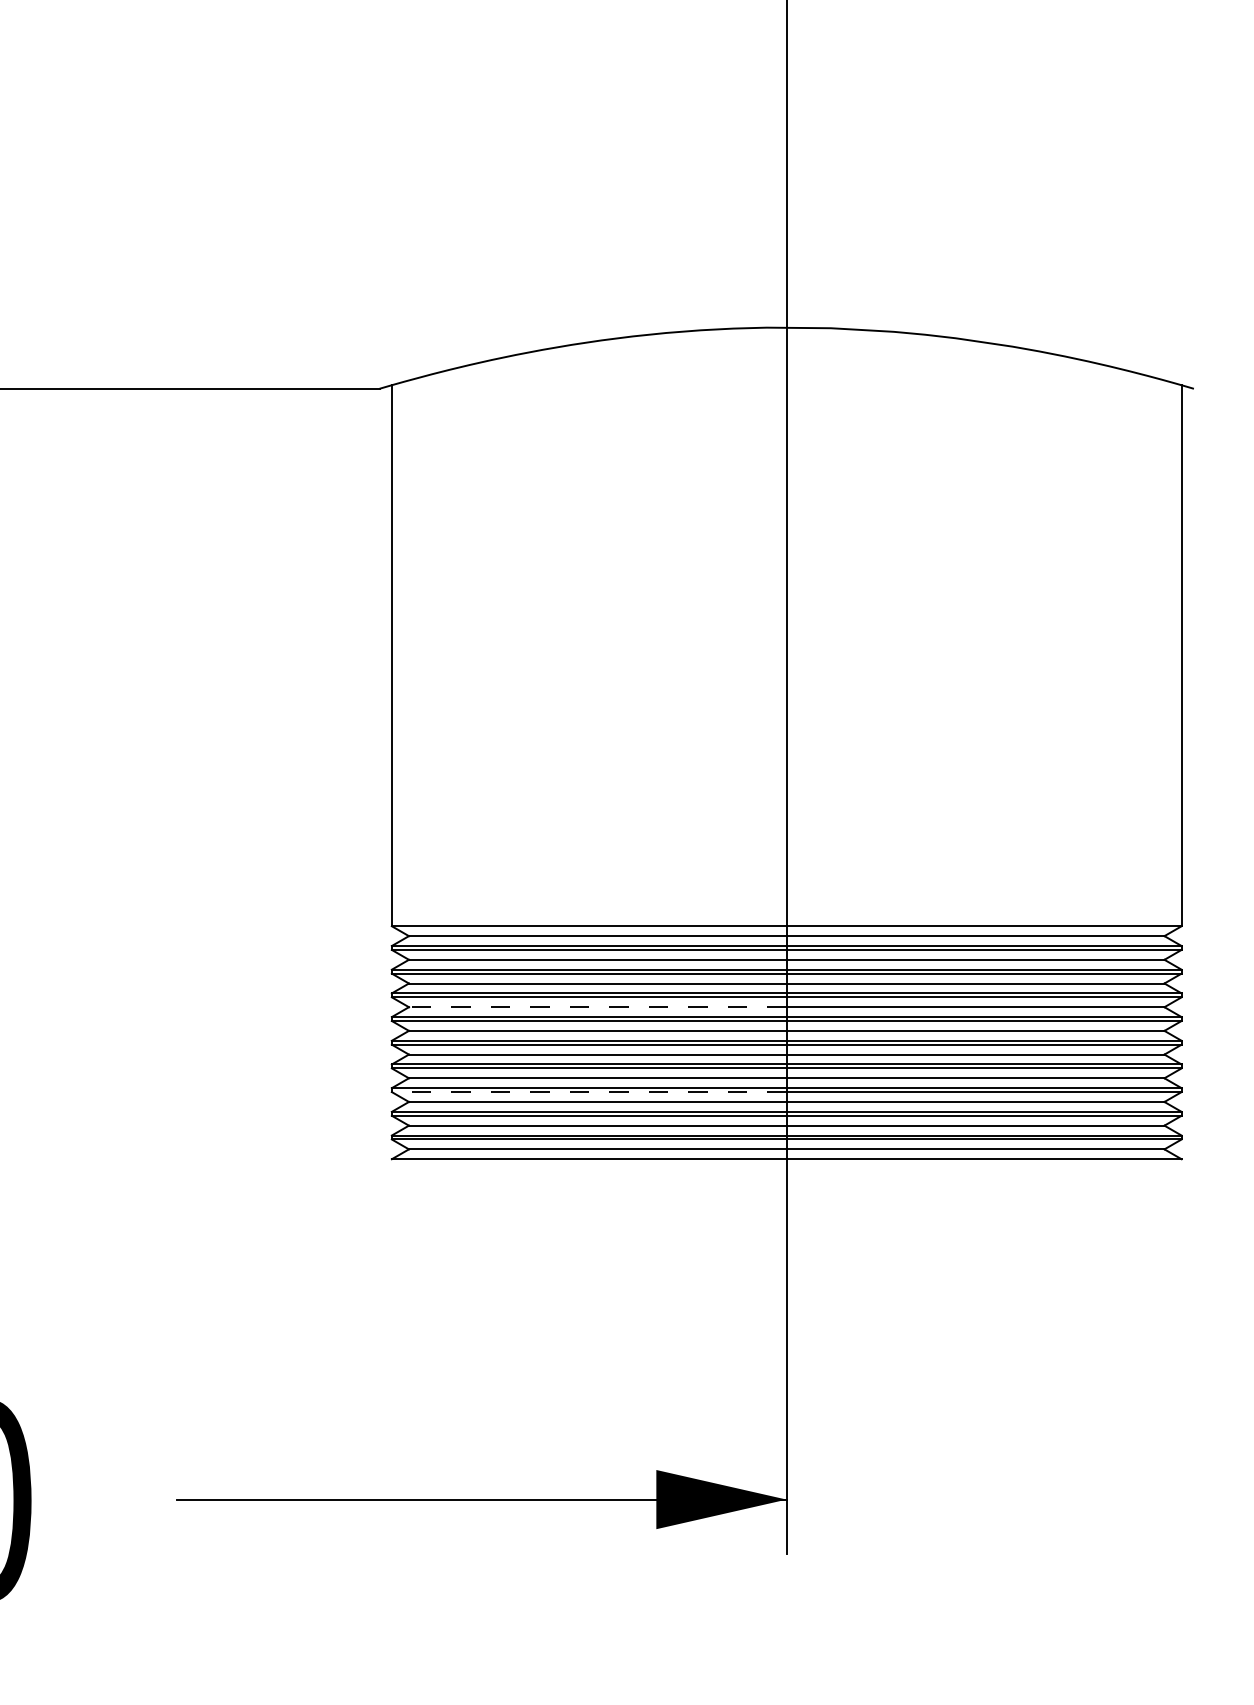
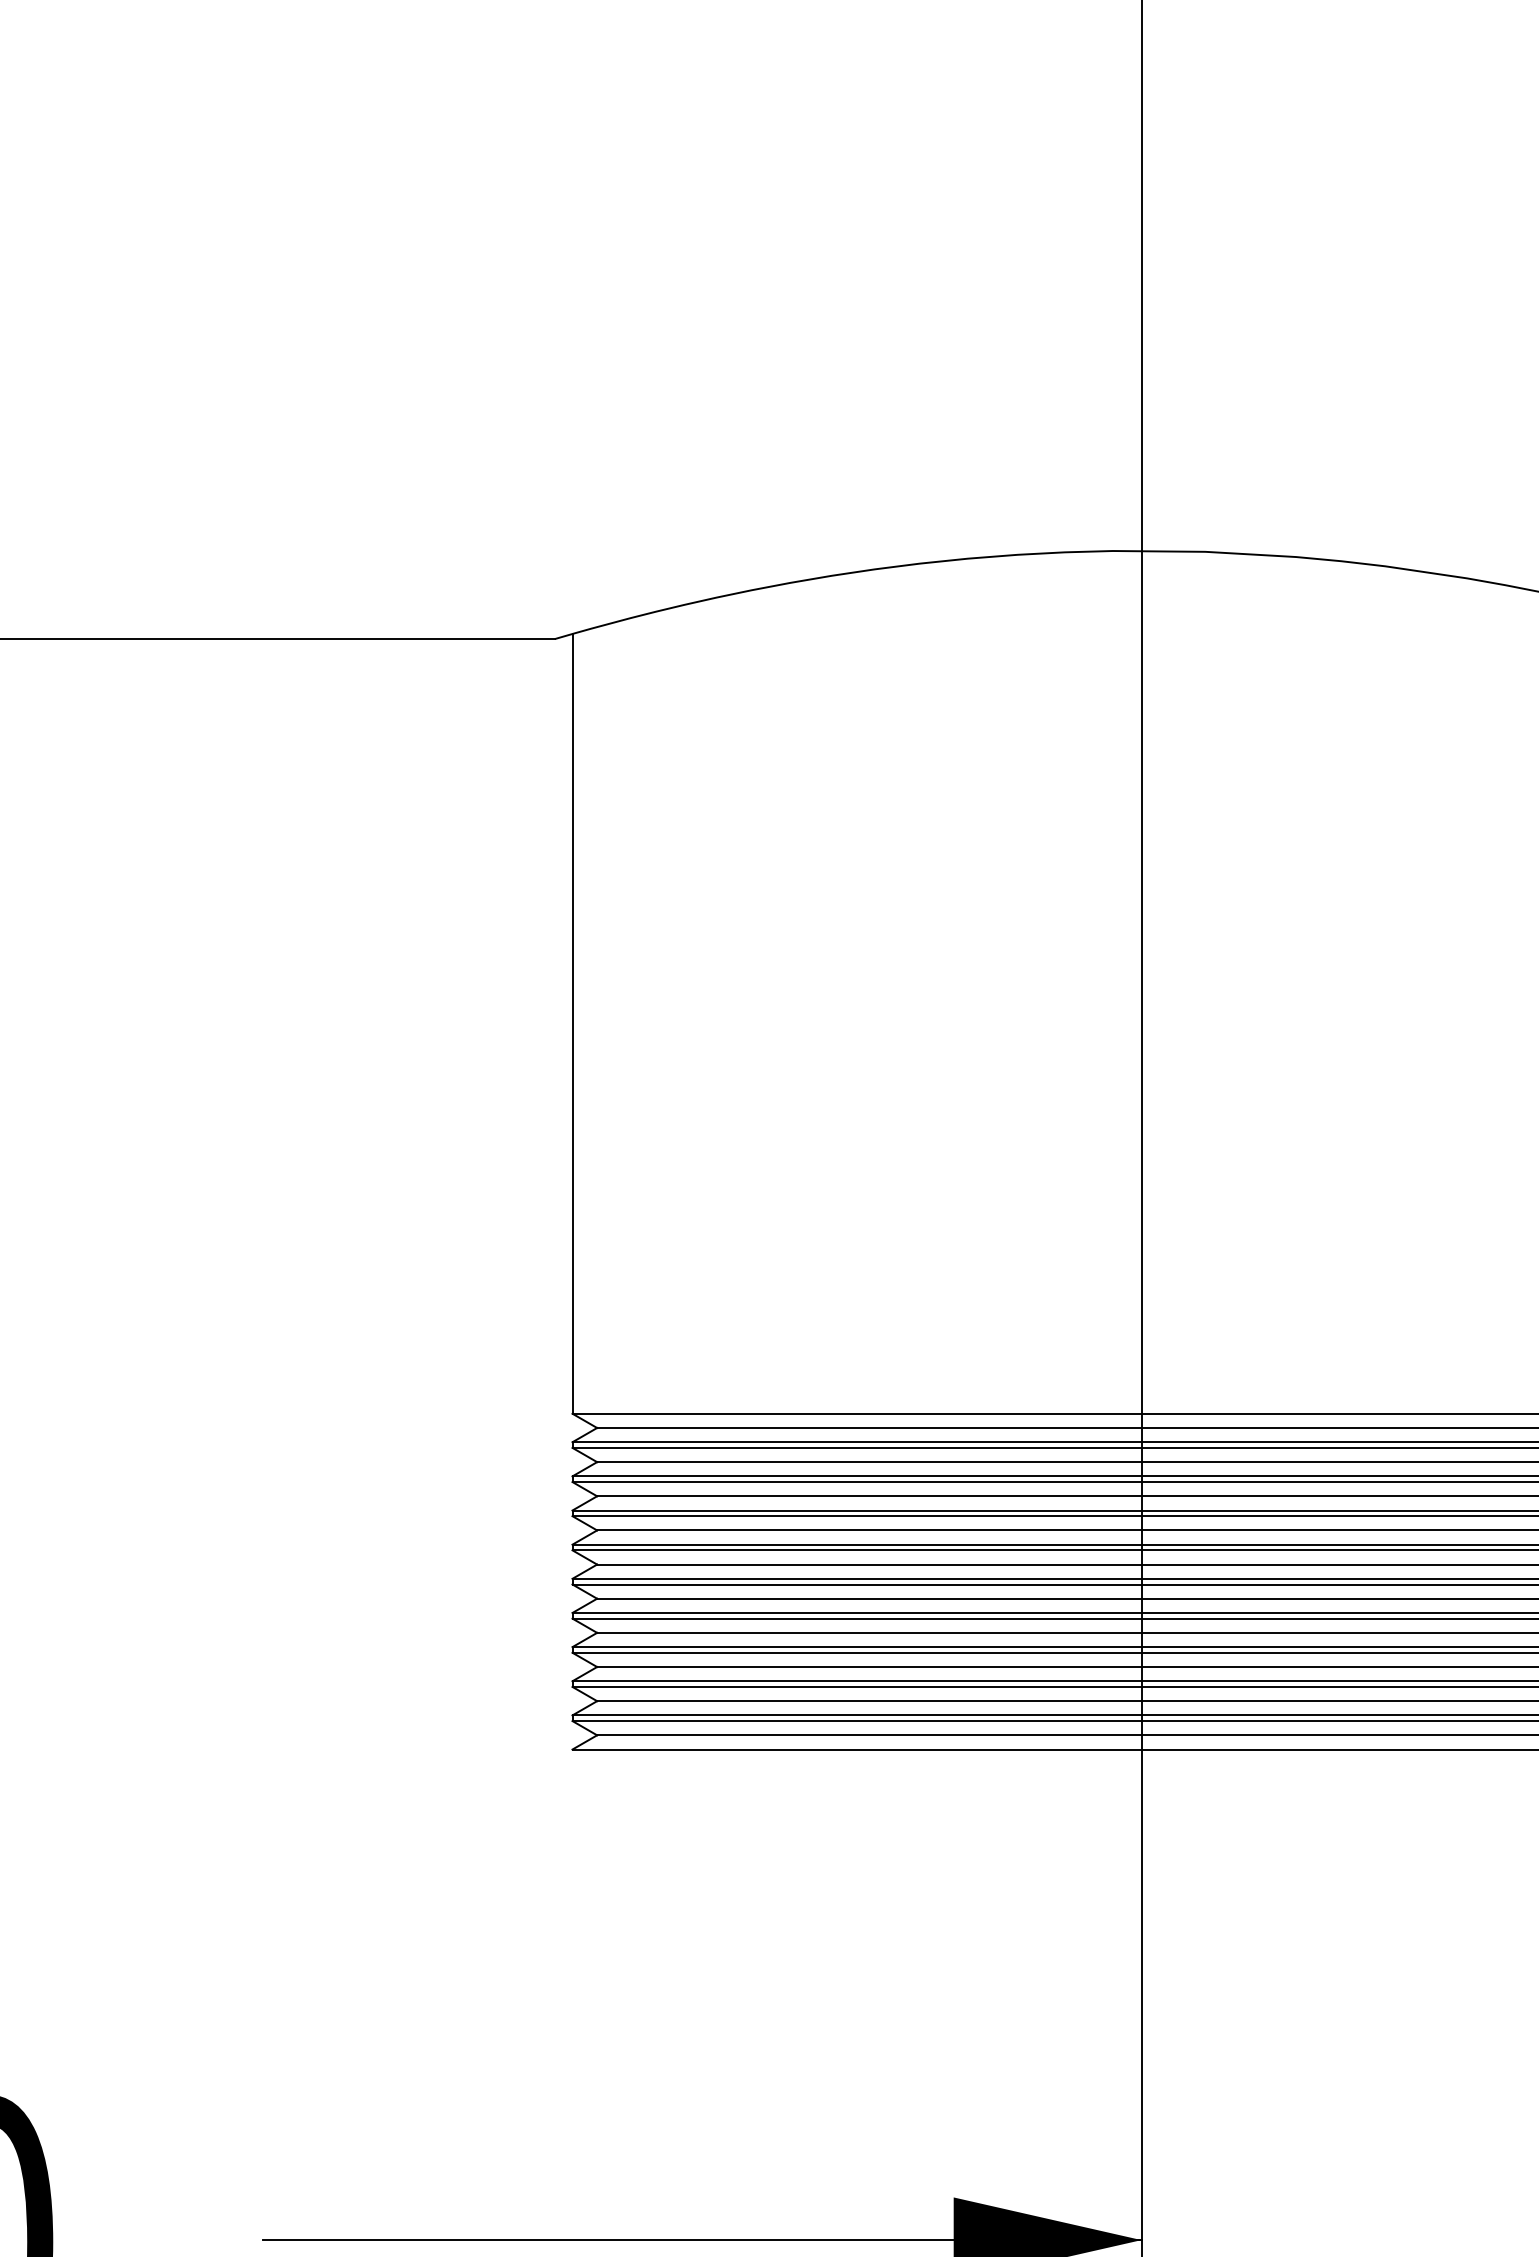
line: (597, 1007) -> (868, 1530), dashed -> solid
line: (588, 1092) -> (855, 1653), dashed -> solid

